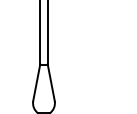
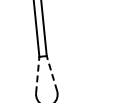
line: (36, 82) -> (37, 74), solid -> dashed
line: (51, 82) -> (52, 73), solid -> dashed

